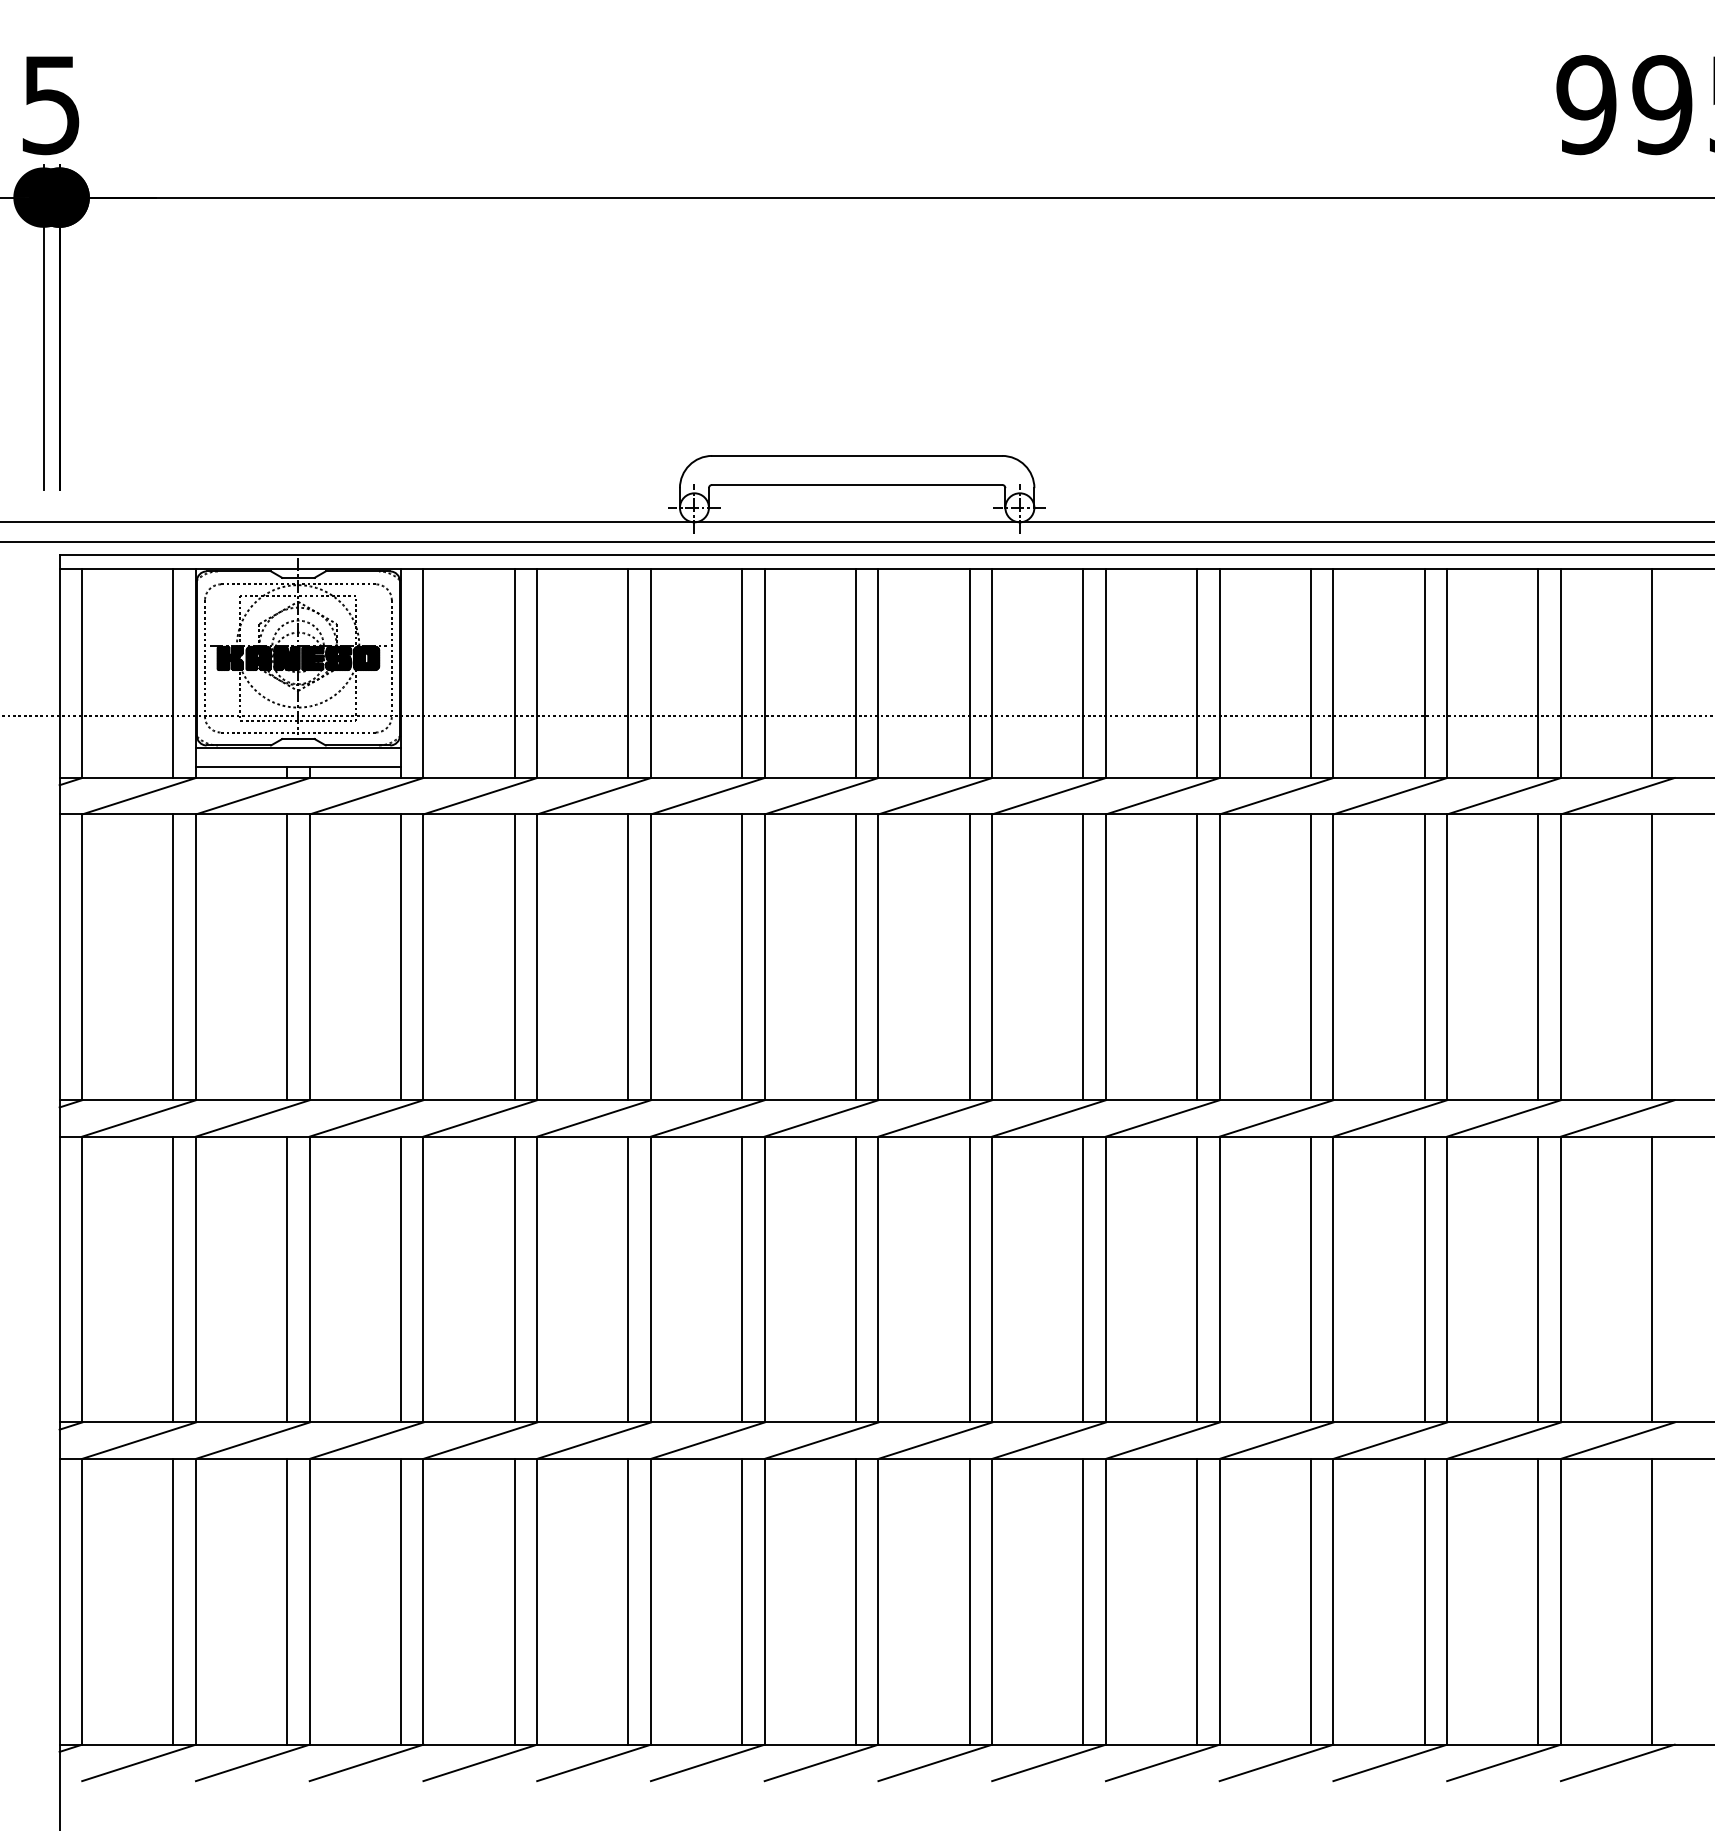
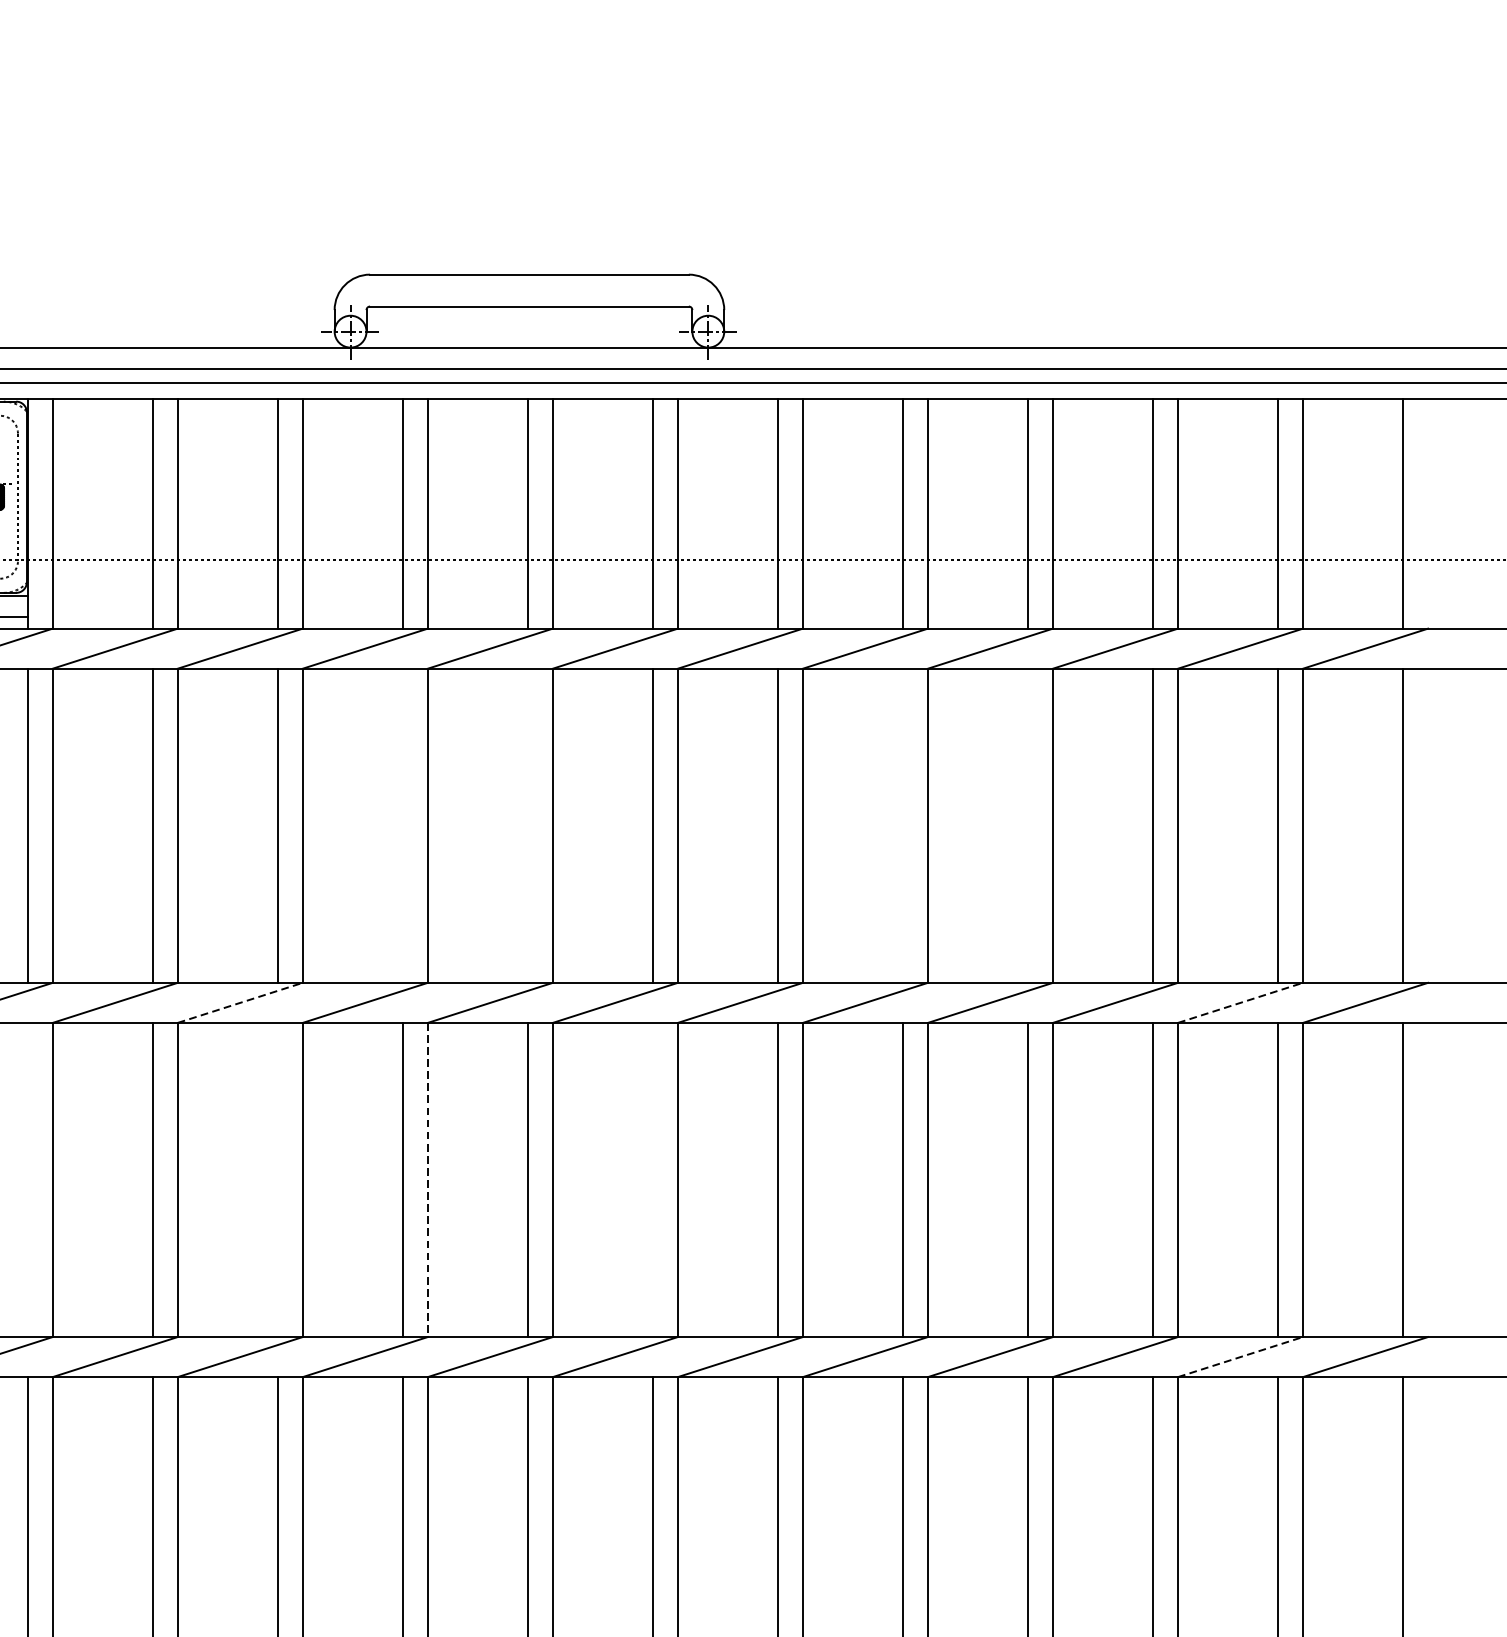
line: (742, 957) -> (403, 825), removed
line: (855, 957) -> (527, 825), removed
line: (1197, 957) -> (903, 825), removed
line: (1310, 957) -> (1027, 825), removed
line: (594, 1118) -> (240, 1002), solid -> dashed
line: (1504, 1118) -> (1240, 1002), solid -> dashed
line: (400, 1279) -> (27, 1179), removed
line: (628, 1279) -> (278, 1179), removed
line: (764, 1279) -> (427, 1179), solid -> dashed
line: (969, 1279) -> (652, 1179), removed
line: (1504, 1440) -> (1240, 1356), solid -> dashed

